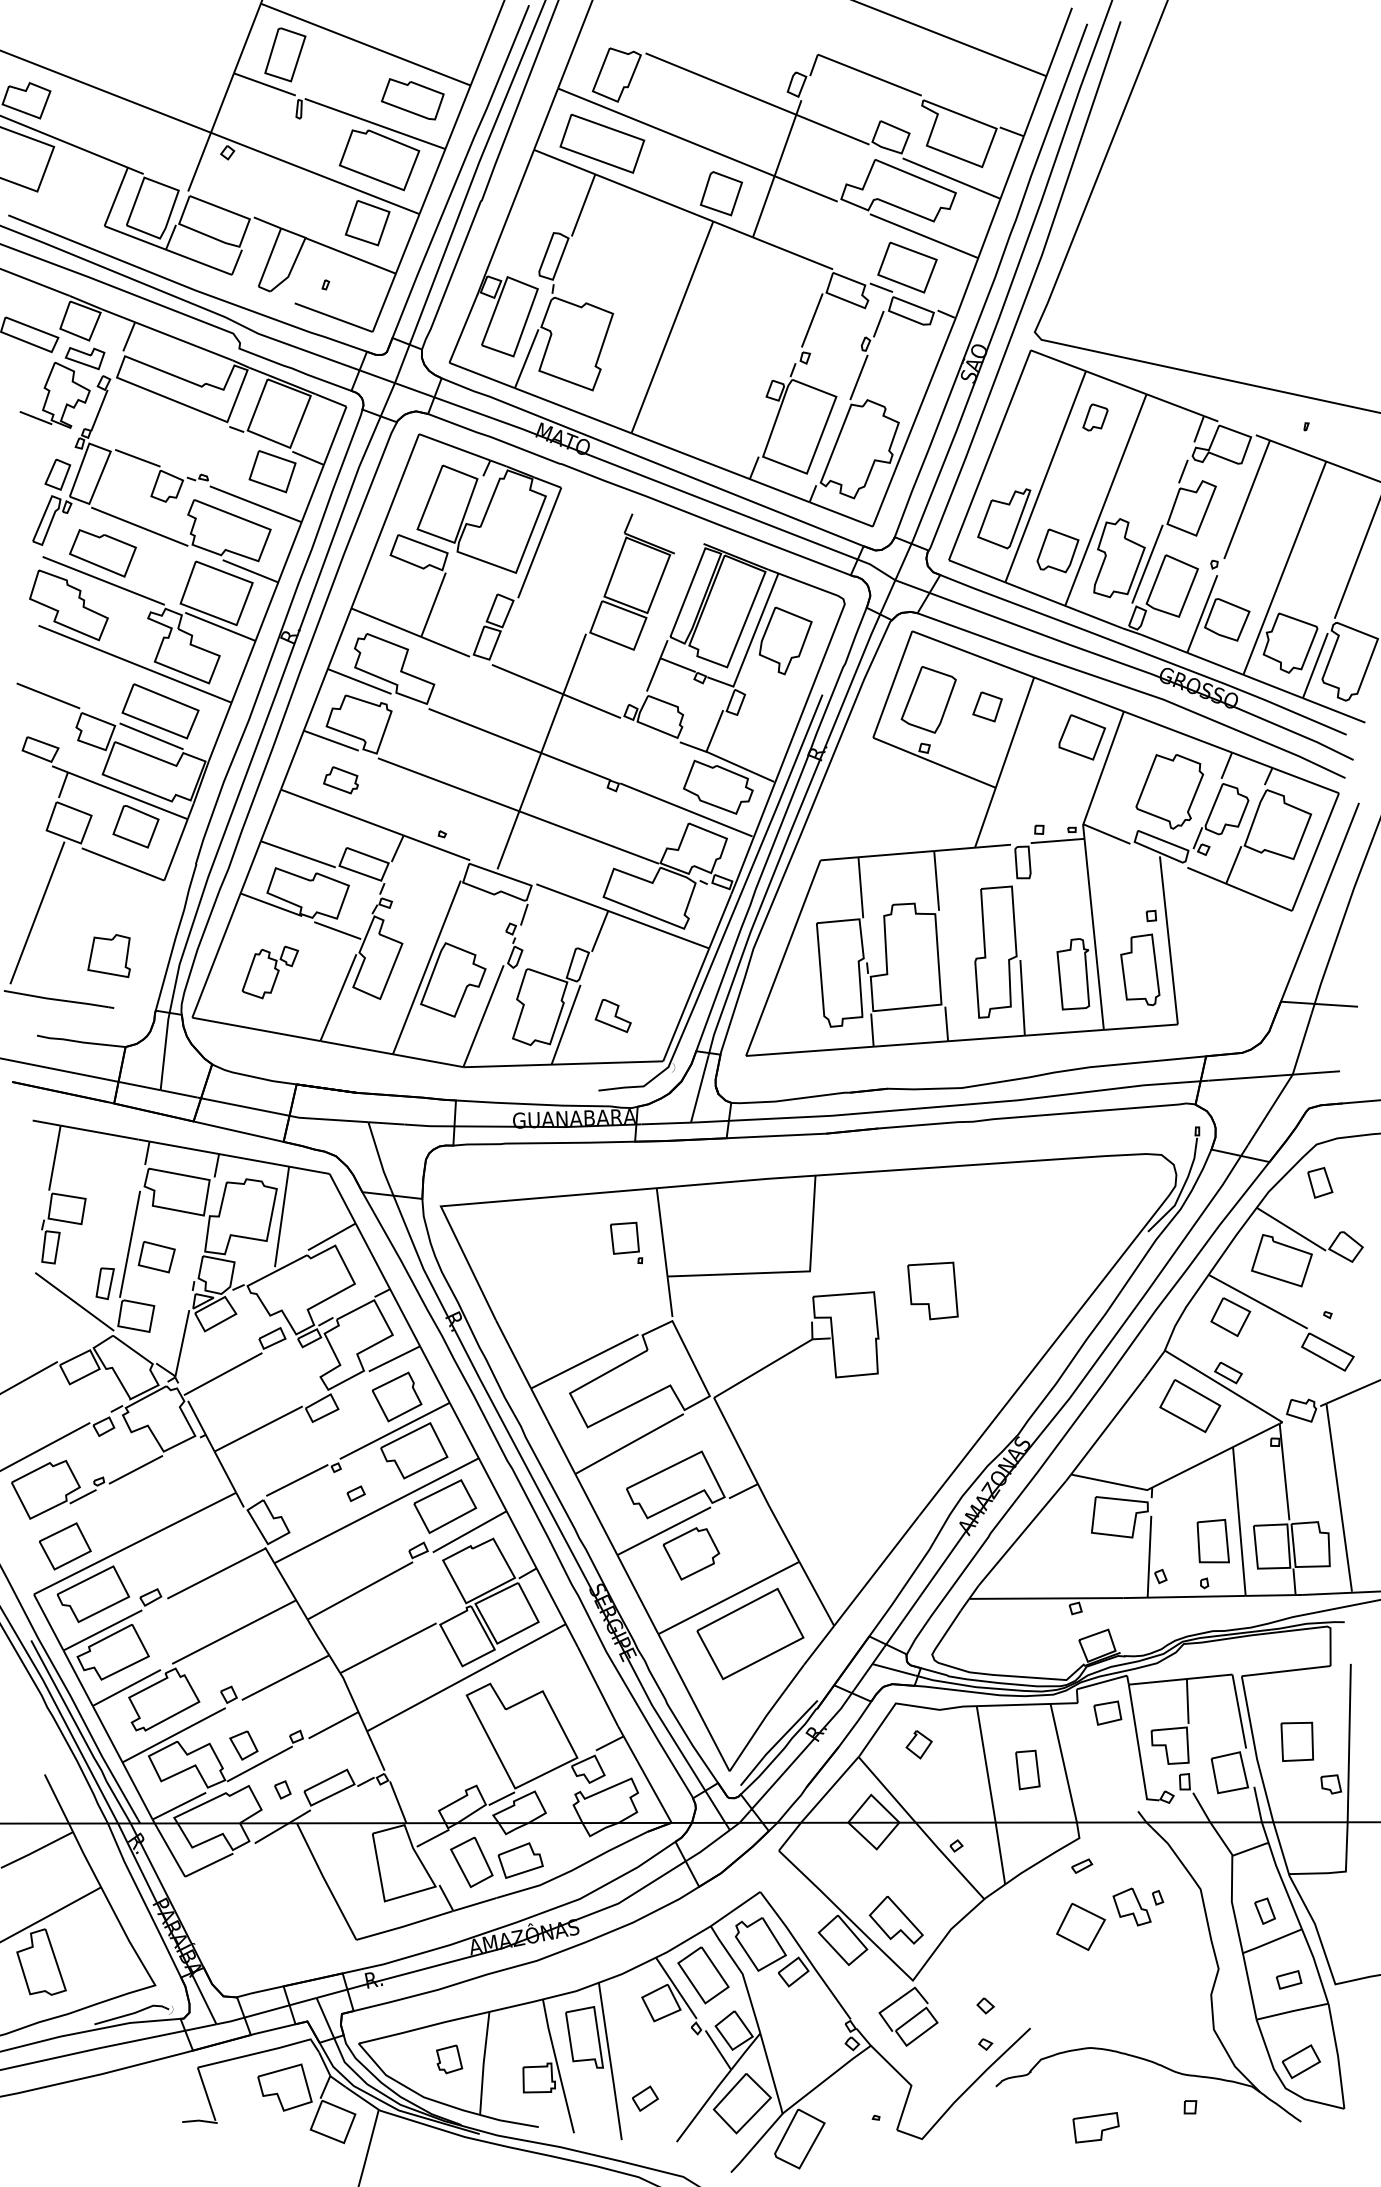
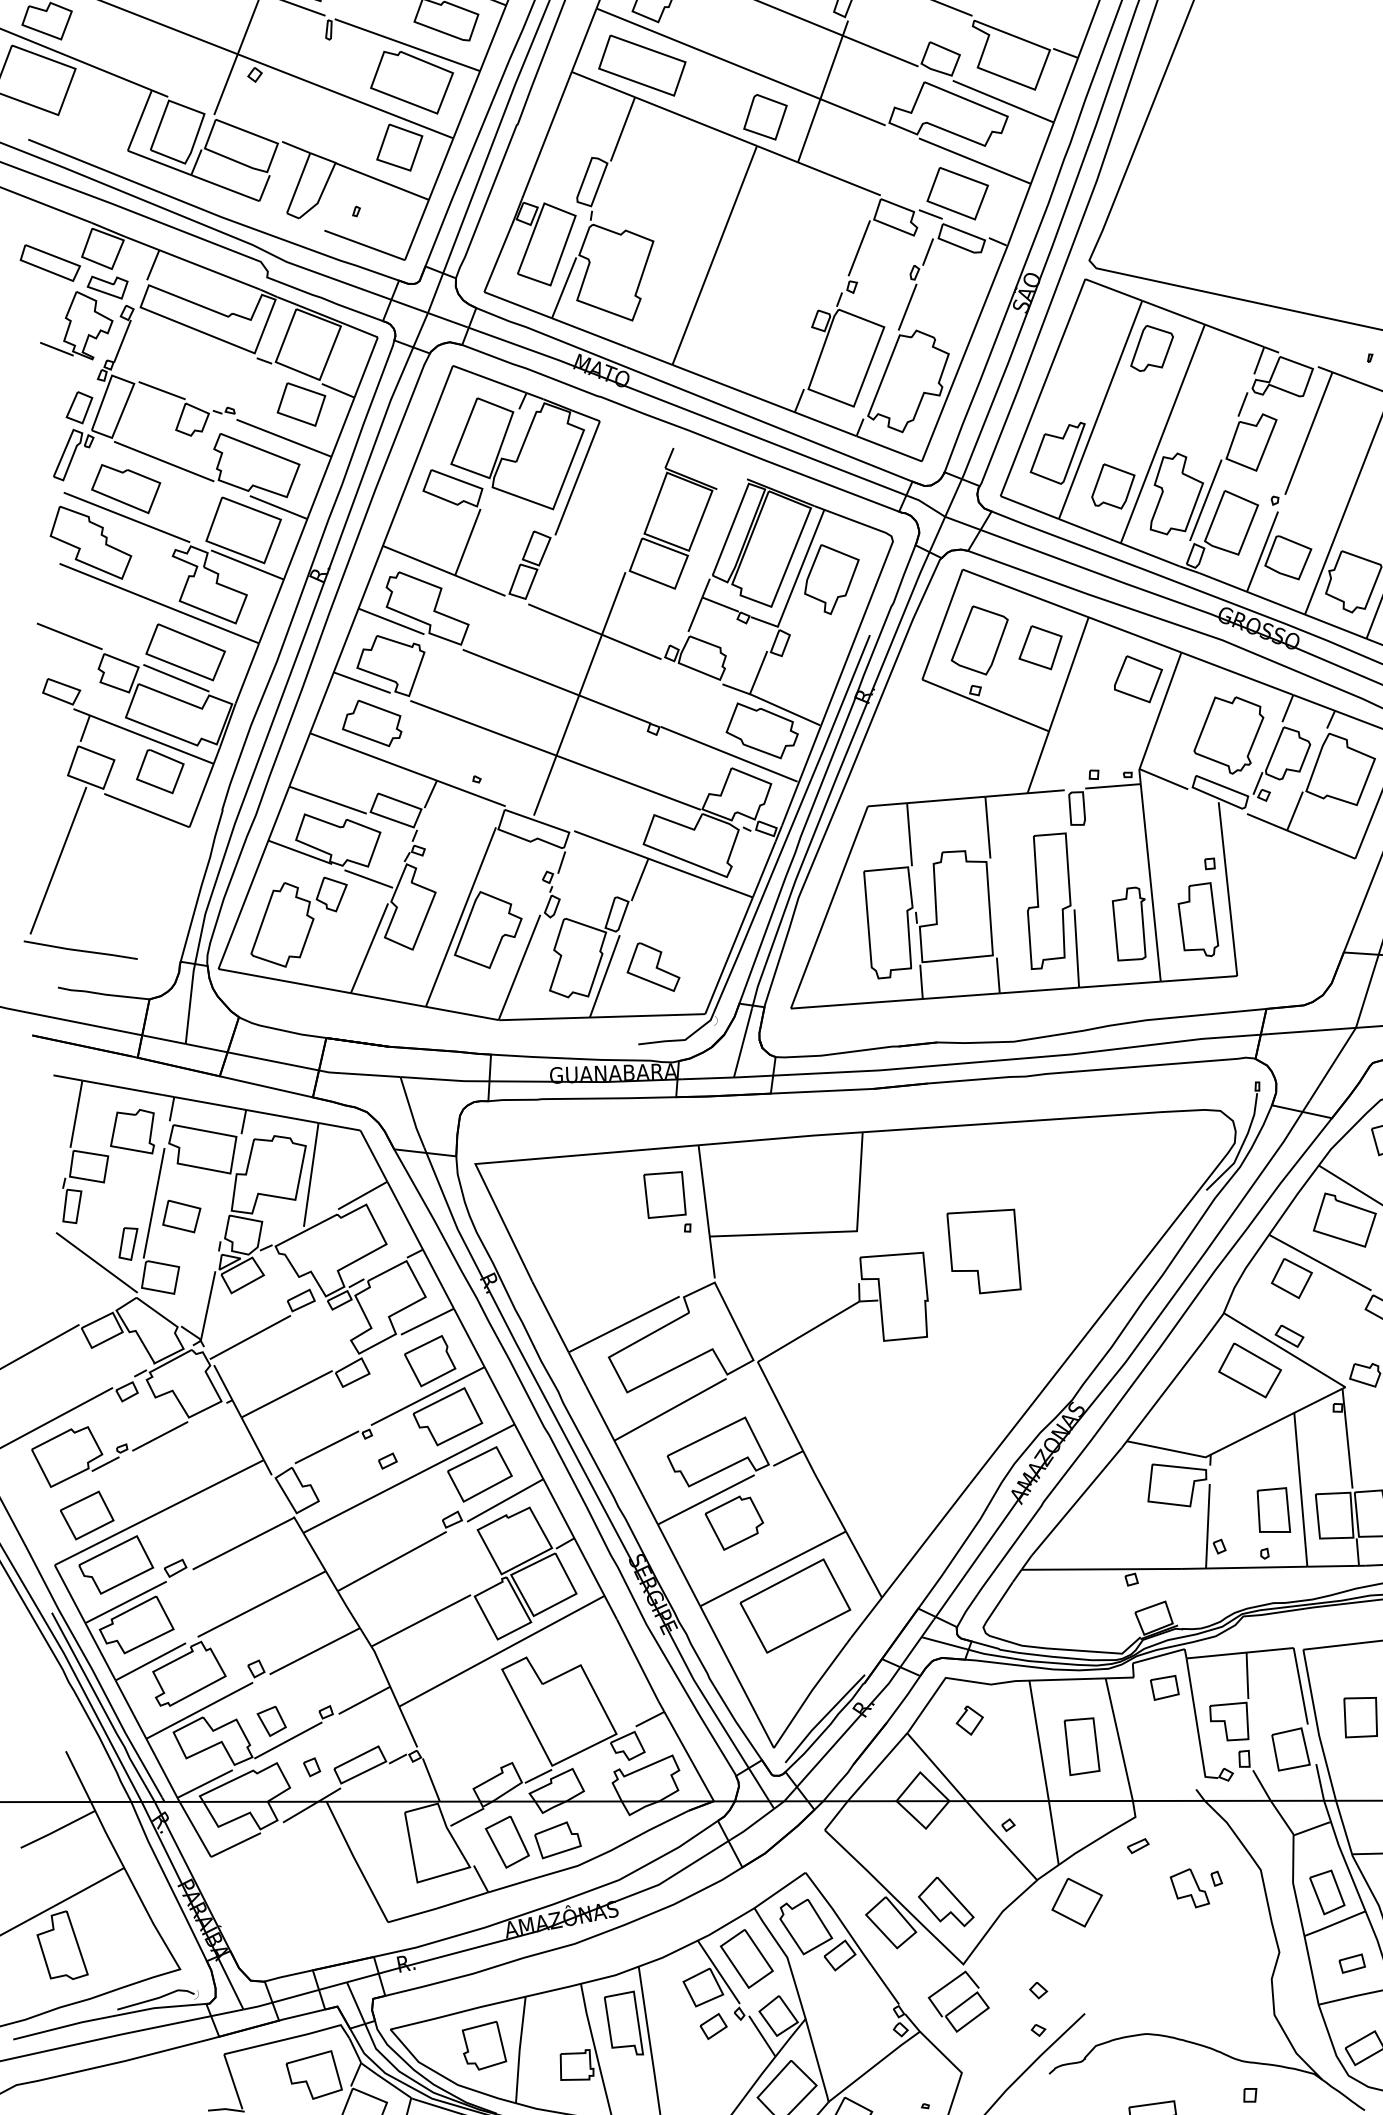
part: (1095, 417) -> (1152, 348), size x1.67
part: (987, 706) -> (1040, 647), size x1.43
part: (340, 780) -> (371, 723), size x1.67
part: (108, 956) -> (131, 1132), moved
part: (270, 972) -> (299, 922), size x1.67
part: (613, 1015) -> (653, 966), size x1.43
part: (626, 1242) -> (667, 1201), size x1.43
part: (932, 1290) -> (983, 1251), size x1.43
part: (1027, 1769) -> (1081, 1746), size x1.43
part: (1264, 1911) -> (1326, 1892), size x1.67
part: (1080, 1926) -> (1076, 1902), moved
part: (449, 2059) -> (484, 2045), size x1.67
part: (645, 2098) -> (713, 2026), moved

